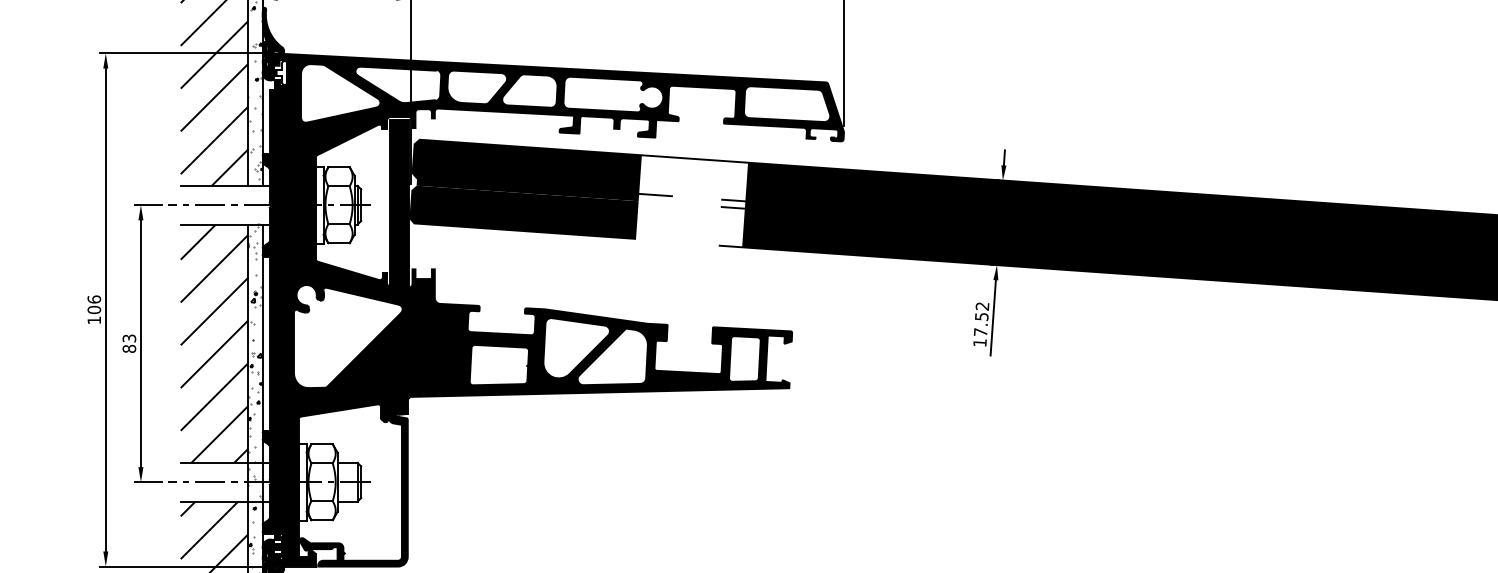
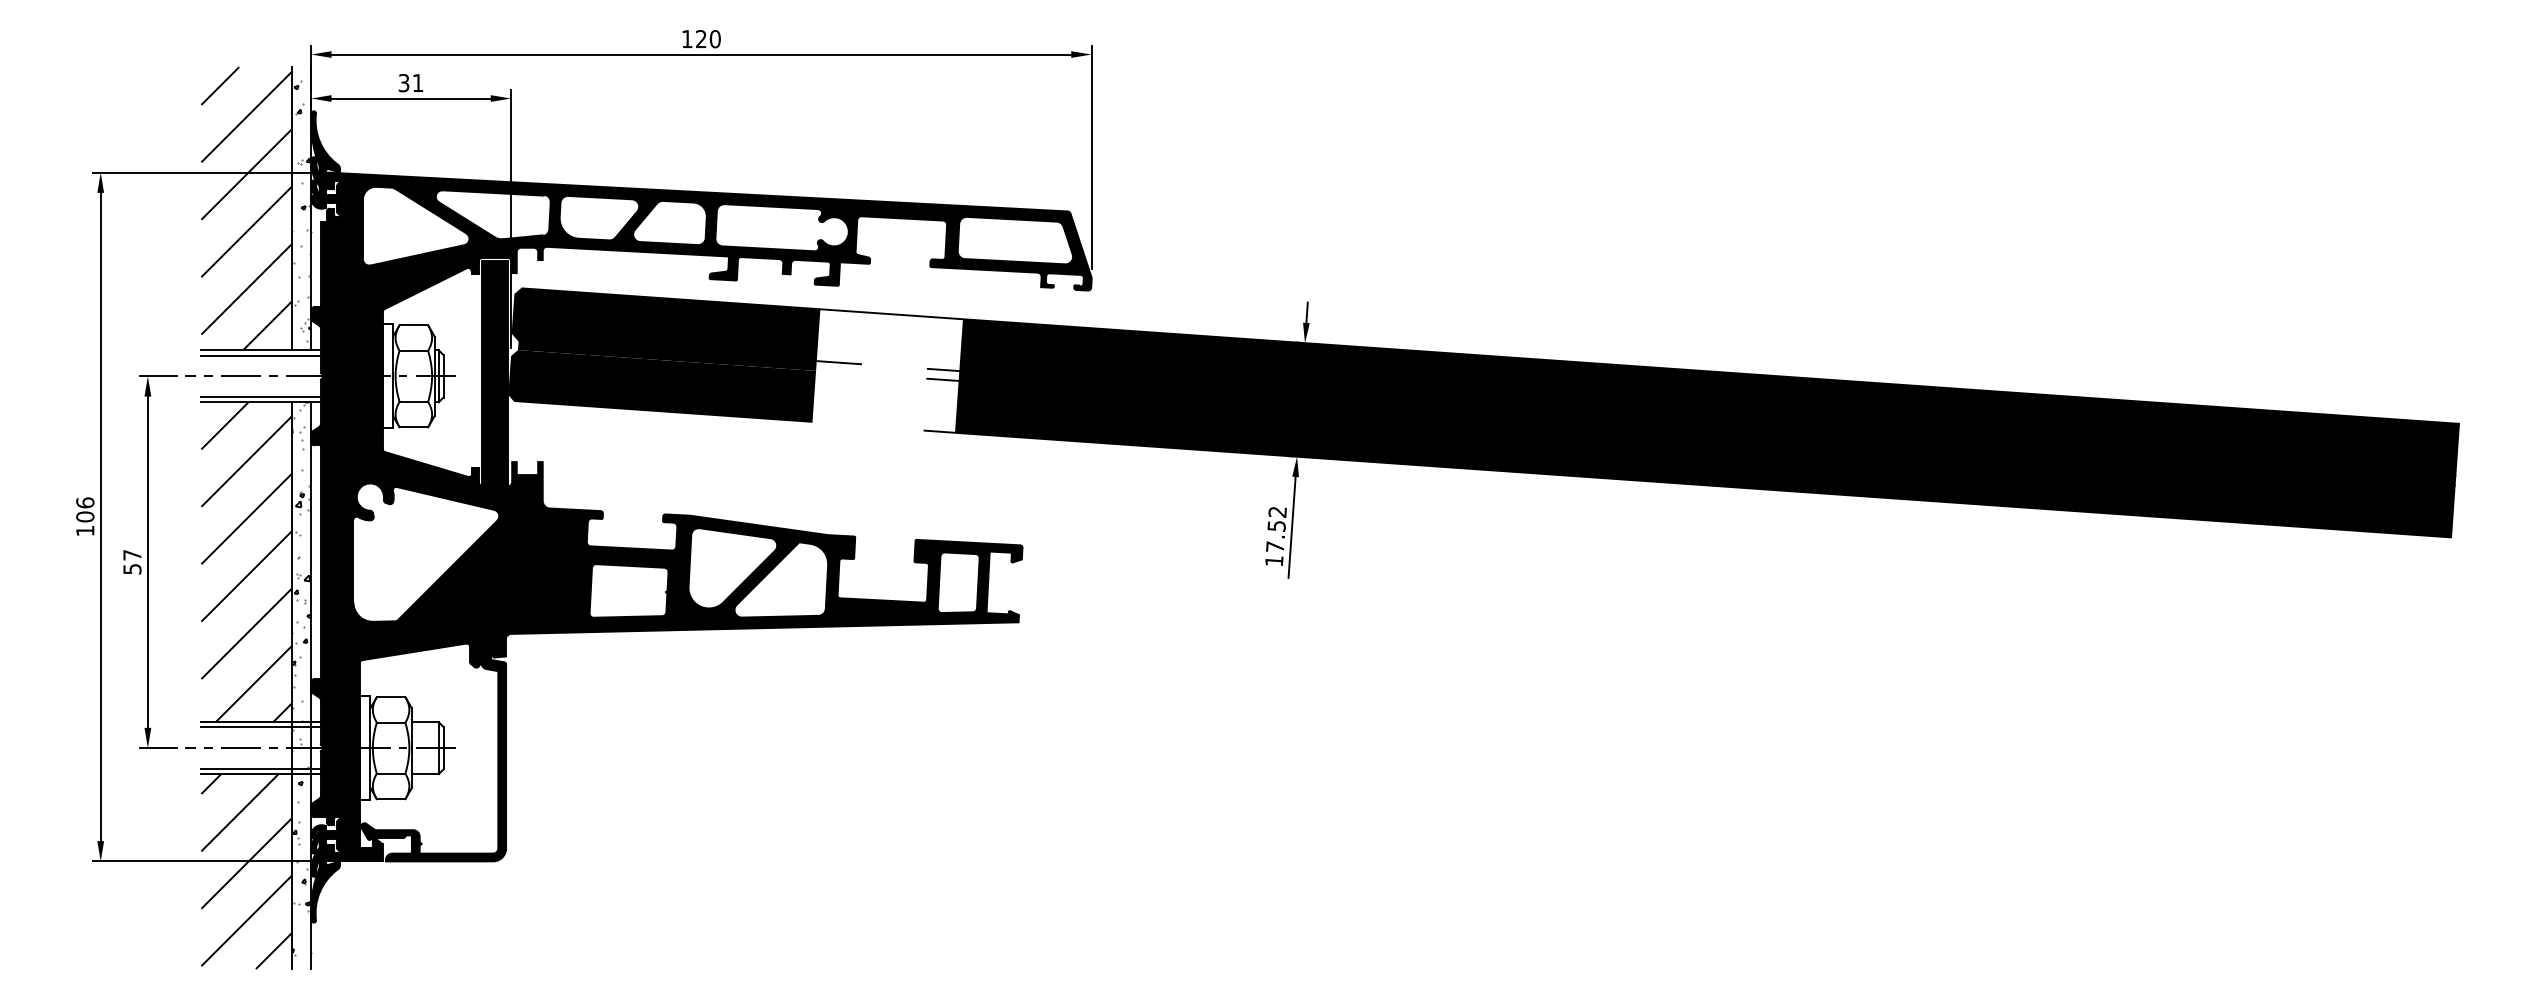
fill: (281, 72) -> (336, 198), added
line: (224, 189) -> (260, 355), added
line: (224, 221) -> (260, 397), added
text: (129, 343) -> (132, 562), 83 -> 57
line: (224, 466) -> (260, 727), added
line: (224, 497) -> (260, 768), added

